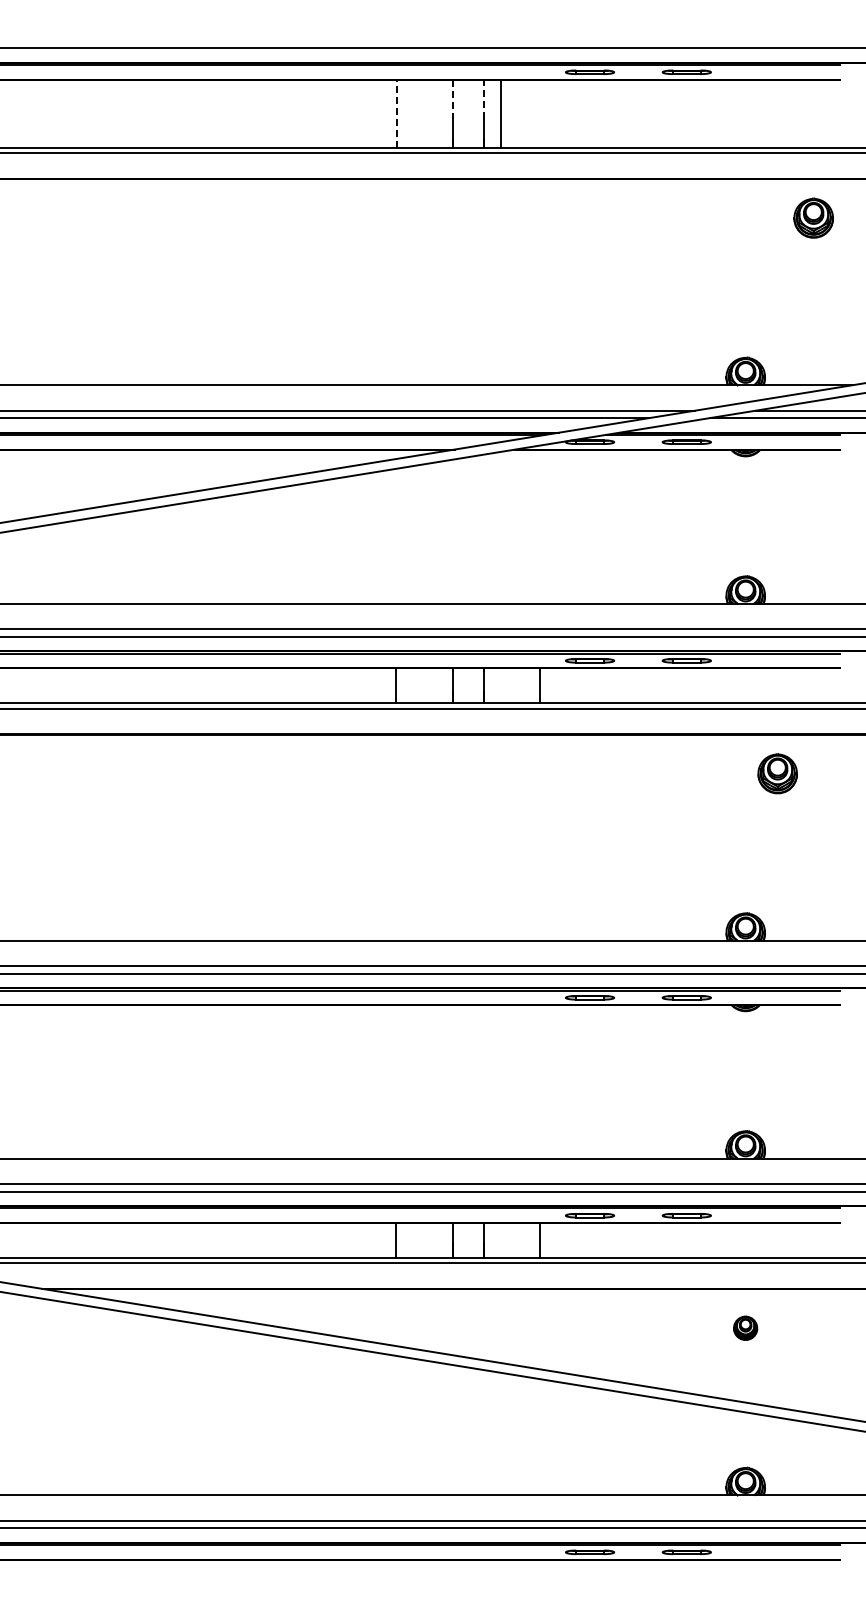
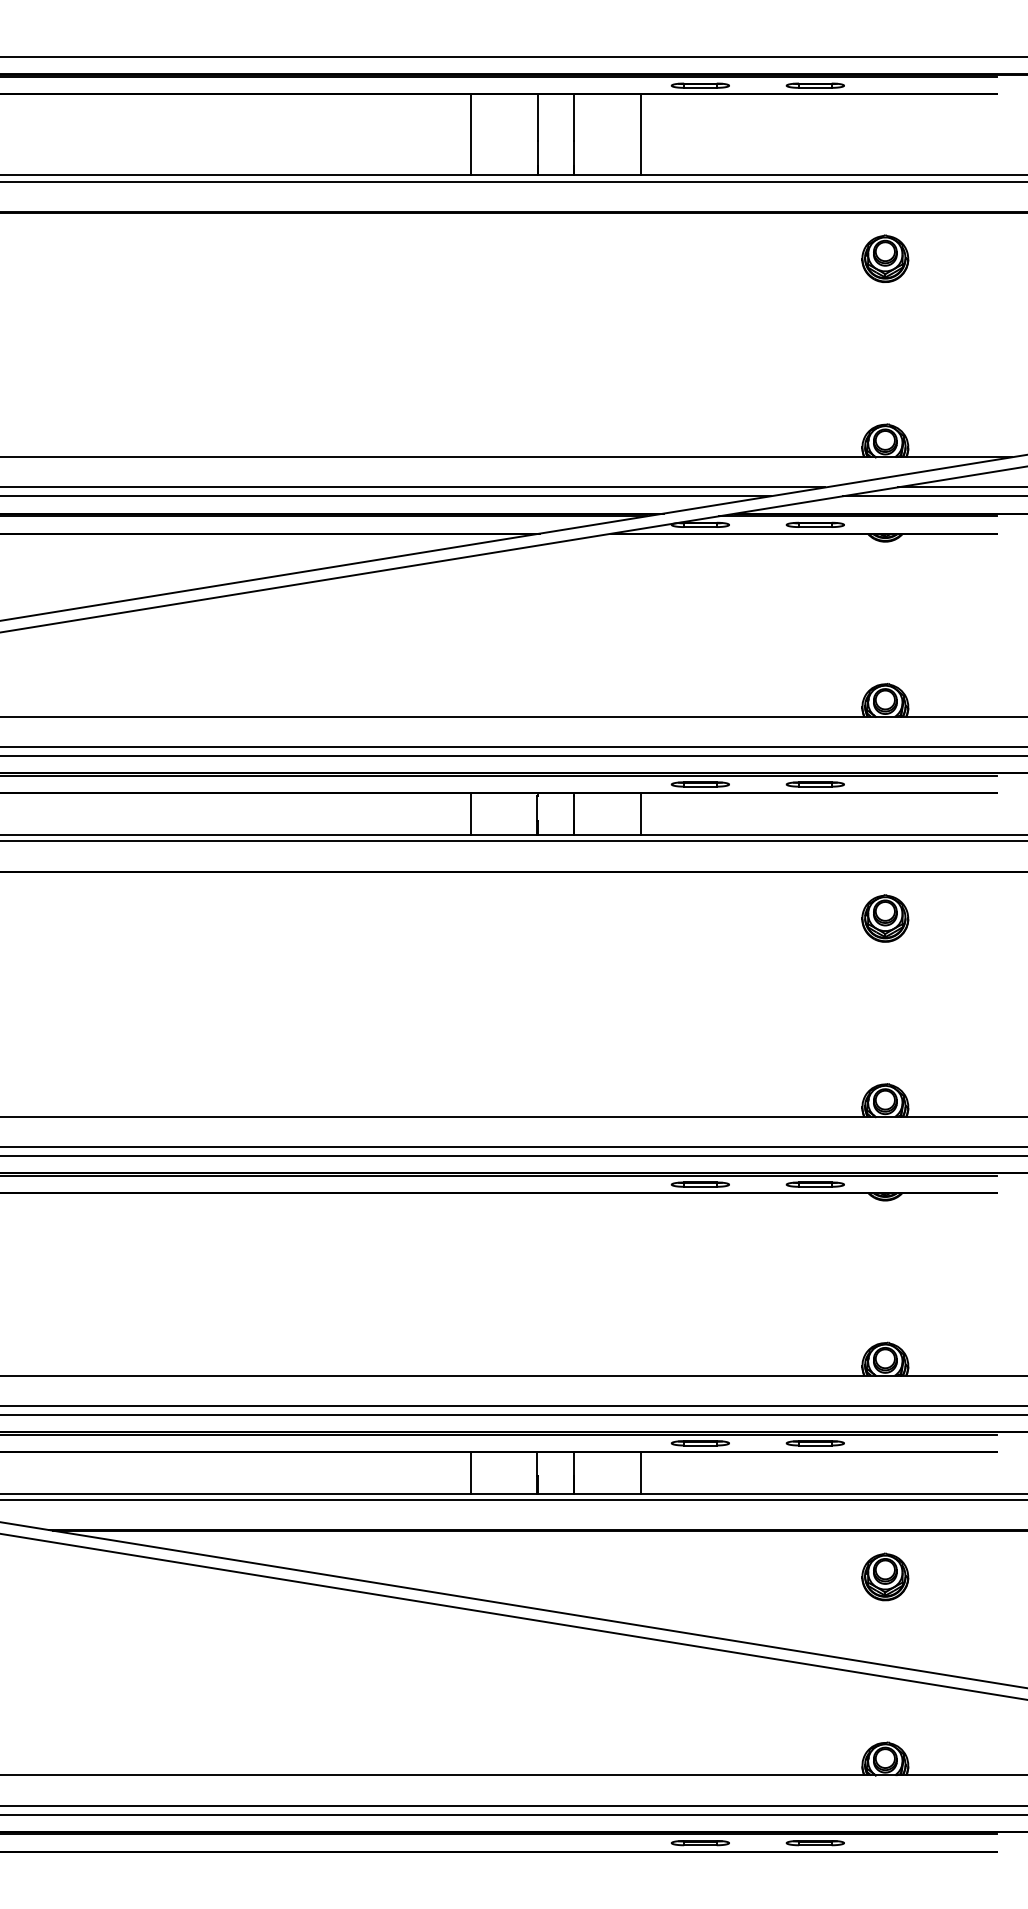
line: (453, 99) -> (538, 117), dashed -> solid
line: (483, 99) -> (573, 117), dashed -> solid
line: (396, 113) -> (470, 134), dashed -> solid
line: (501, 113) -> (641, 134), moved
part: (813, 217) -> (885, 258), moved
part: (777, 773) -> (885, 918), moved
part: (745, 1327) -> (885, 1576), size x1.67

